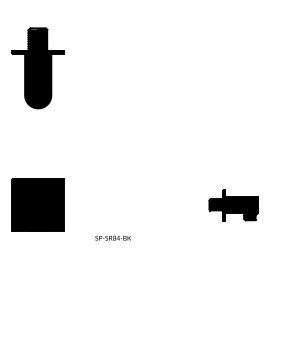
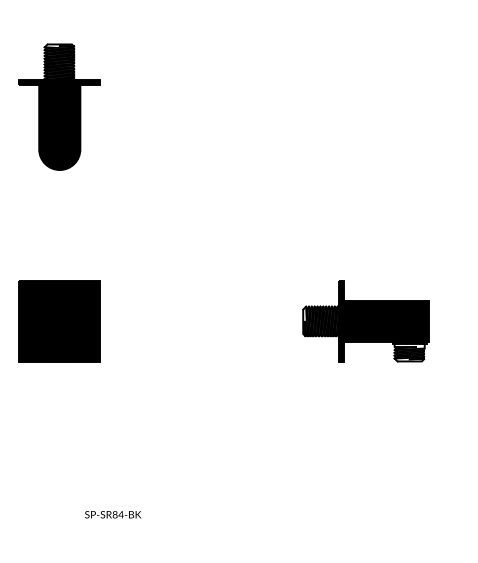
part: (233, 204) -> (366, 320), size x1.67
text: (112, 237) -> (111, 513), moved

